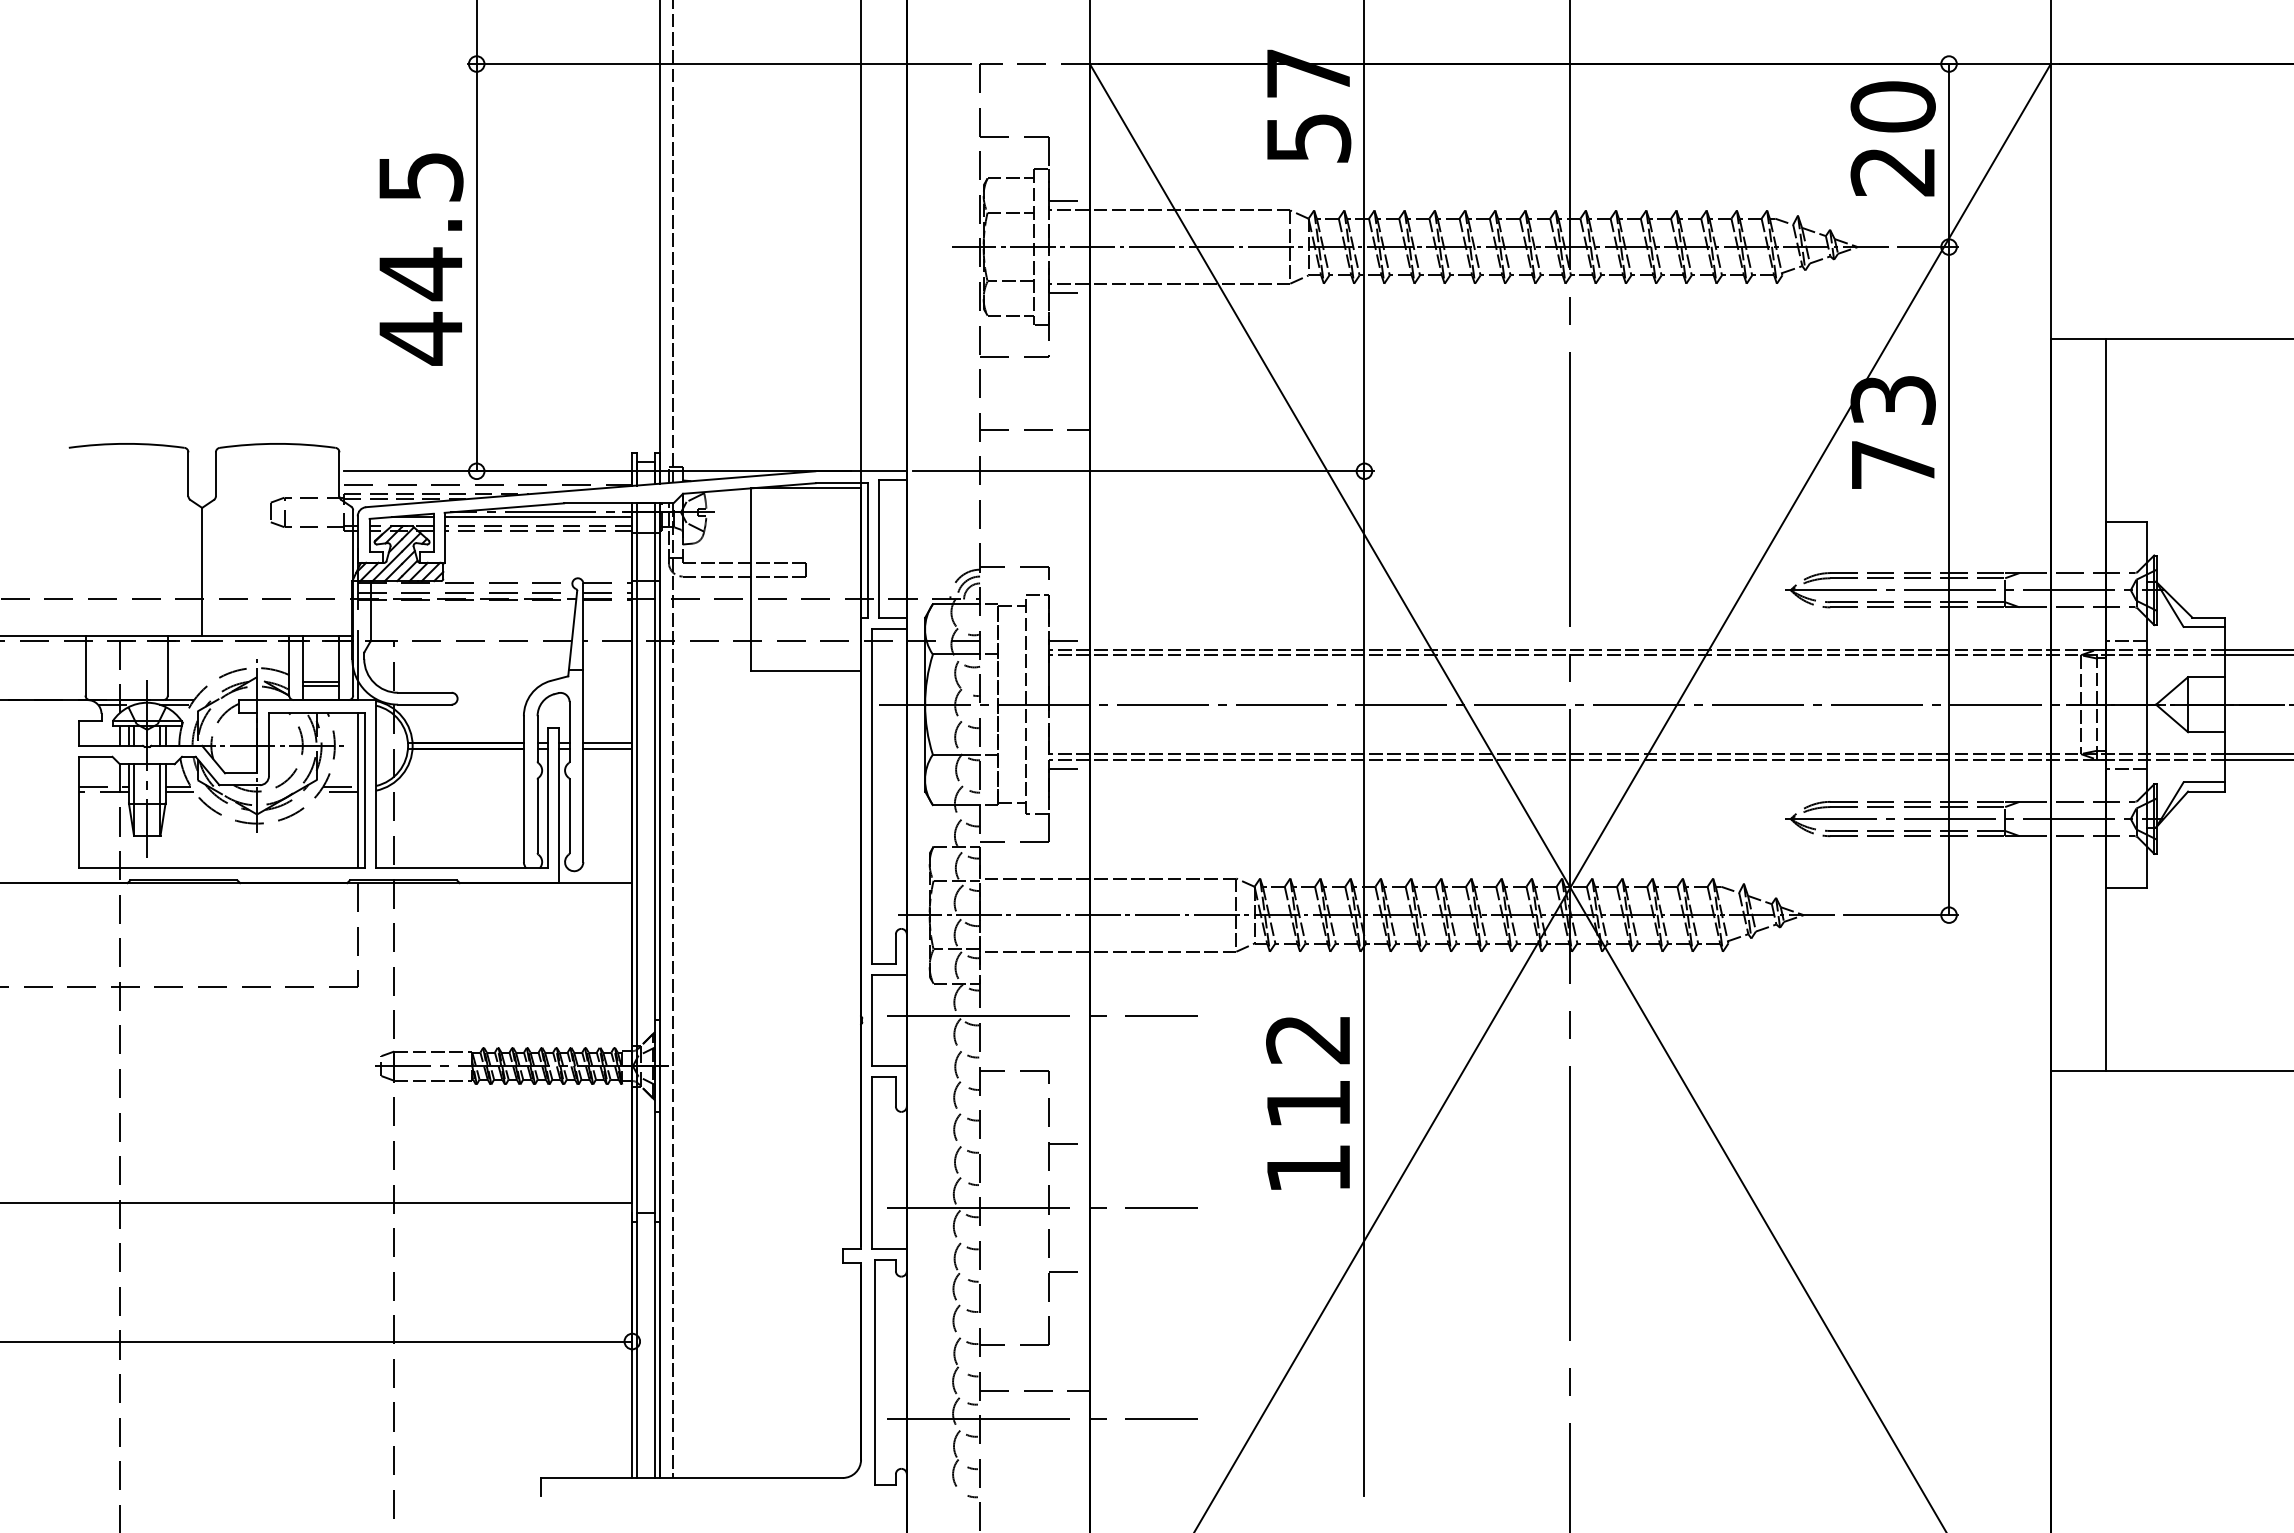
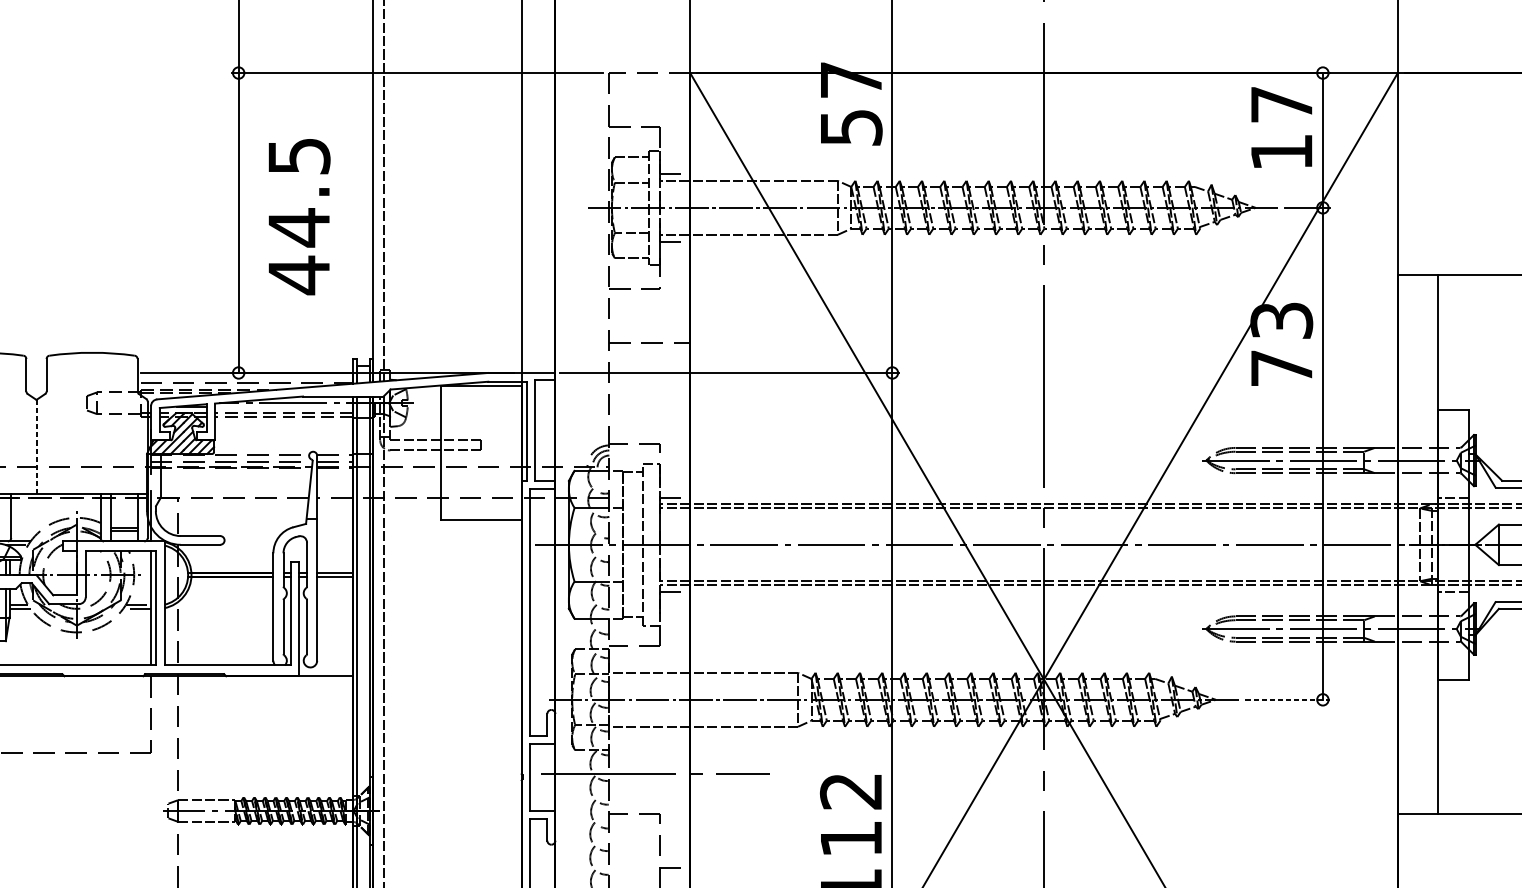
text: (1892, 138) -> (1281, 127), 20 -> 17
text: (421, 259) -> (299, 216), moved
line: (538, 517) -> (284, 406), removed
line: (202, 572) -> (36, 447), solid -> dashed
line: (1901, 915) -> (1287, 700), solid -> dashed

